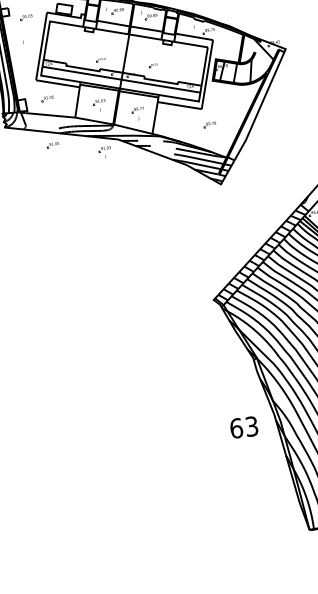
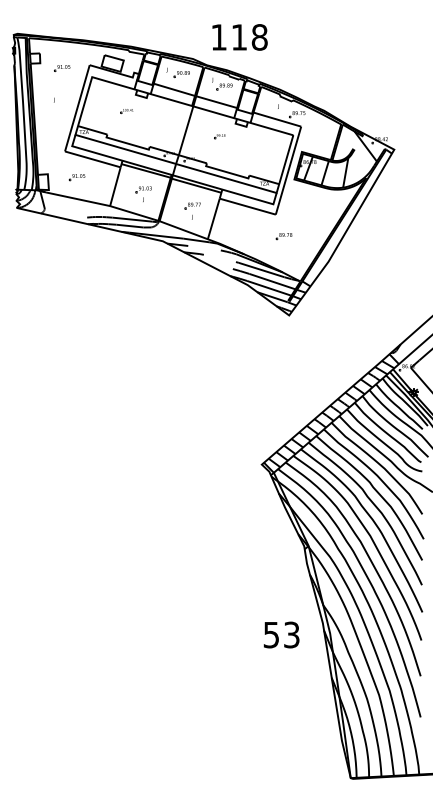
part: (101, 60) -> (126, 111), moved
part: (153, 65) -> (219, 136), moved
part: (52, 145) -> (76, 238), removed
part: (105, 152) -> (143, 255), removed
text: (236, 427) -> (271, 634), 63 -> 53

